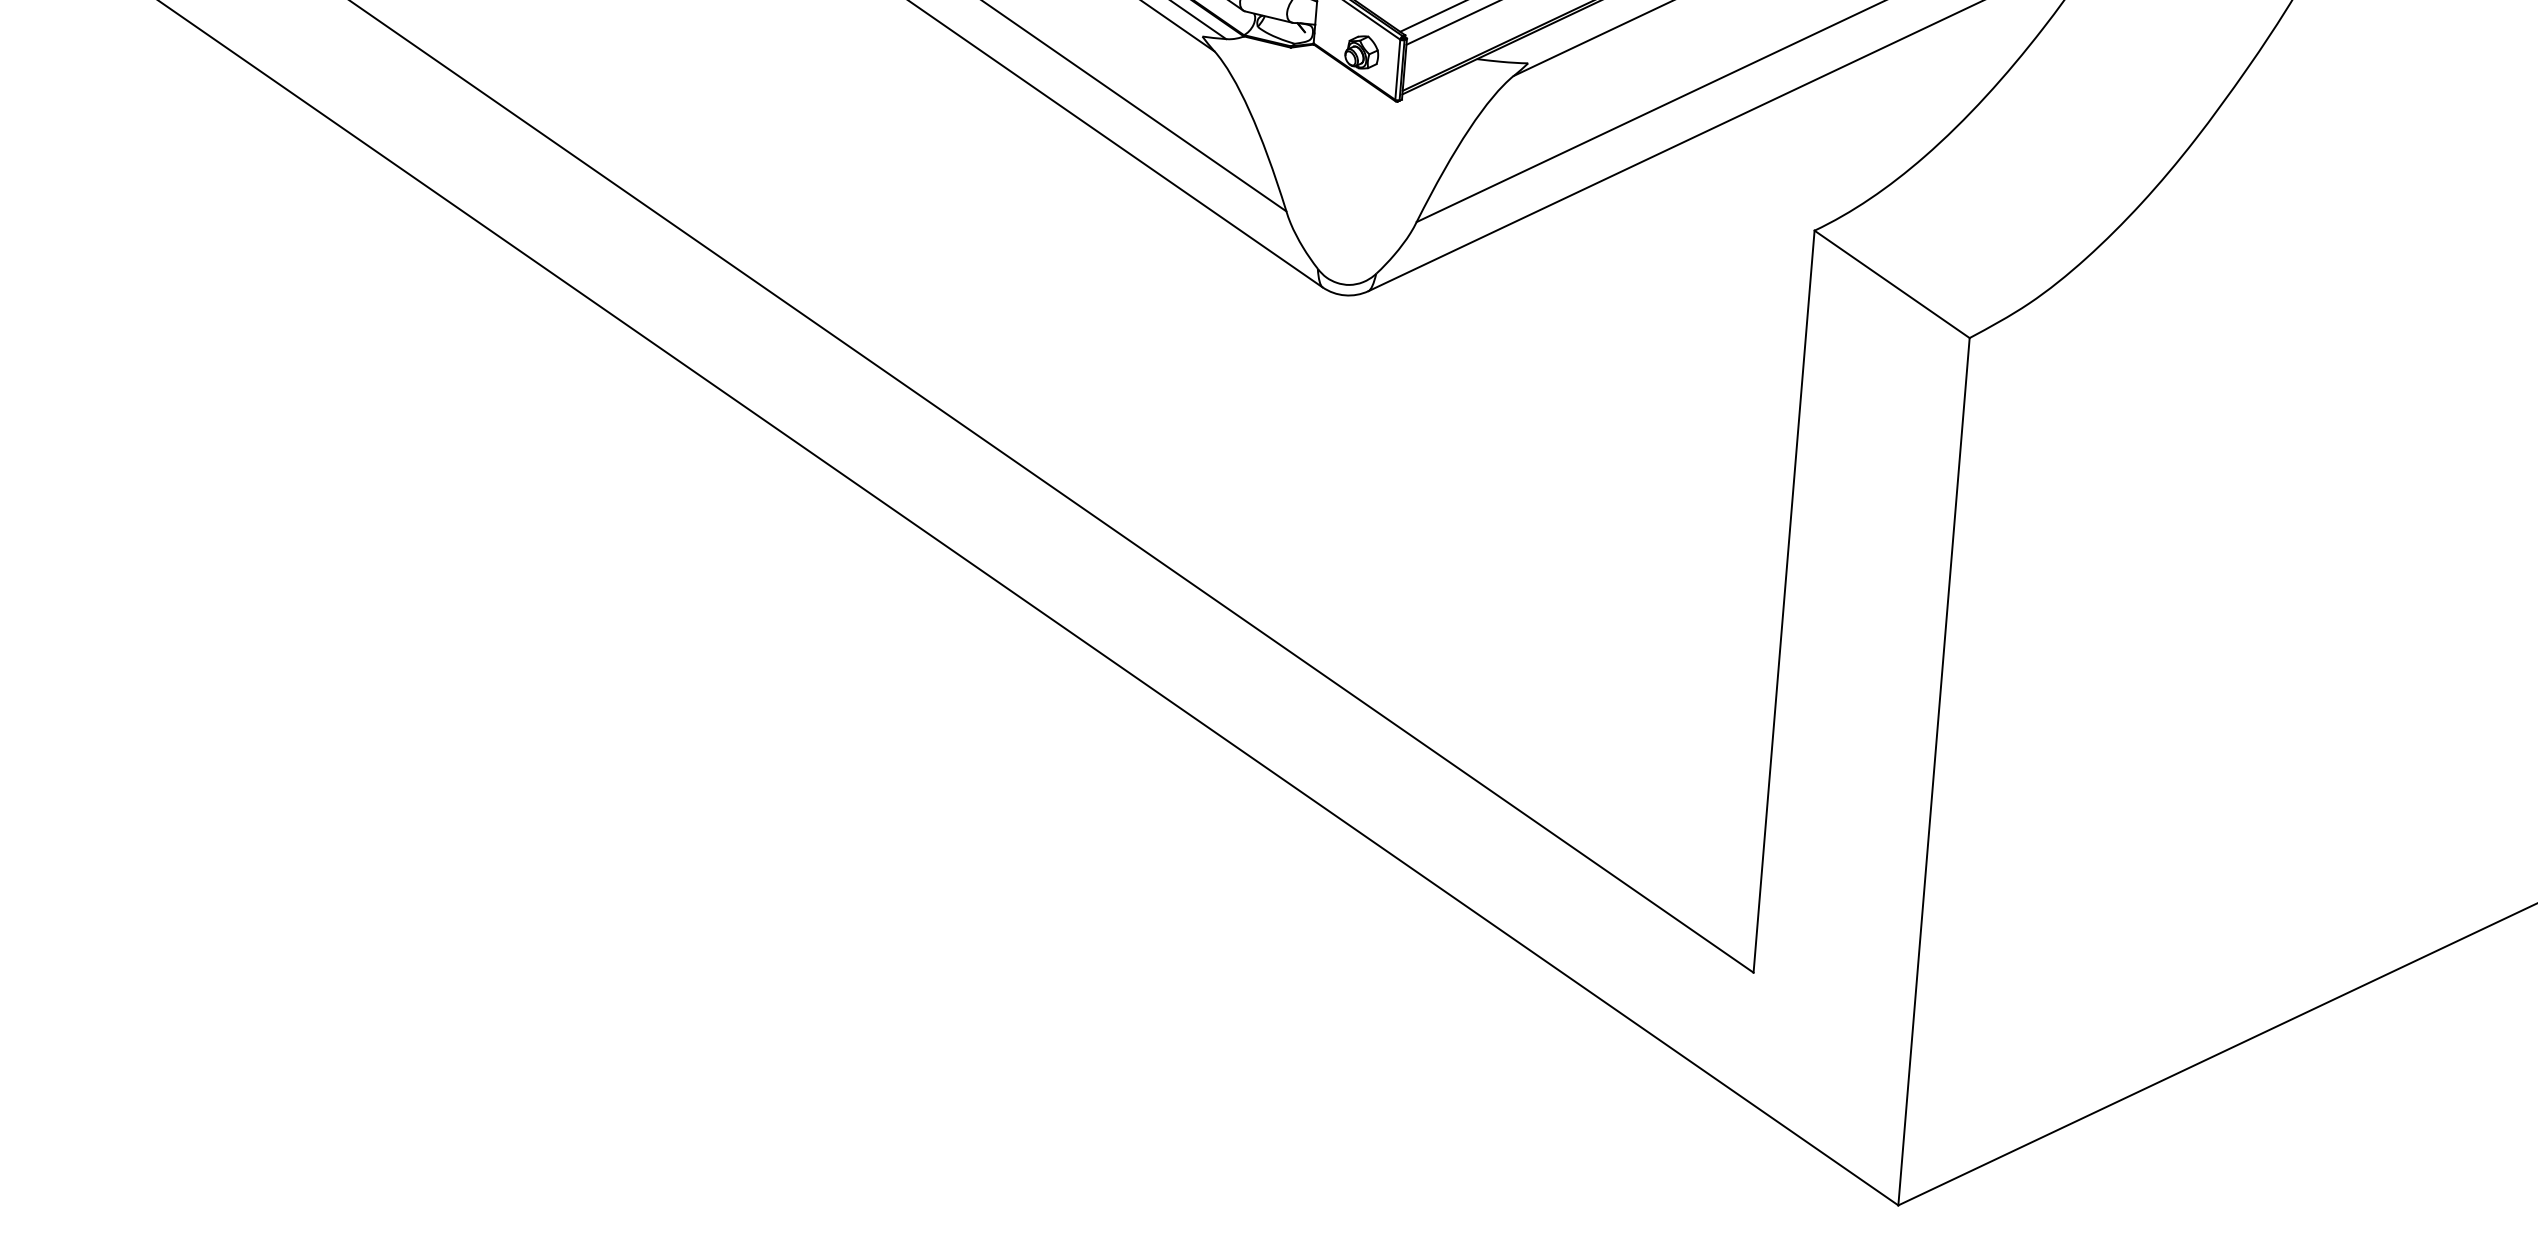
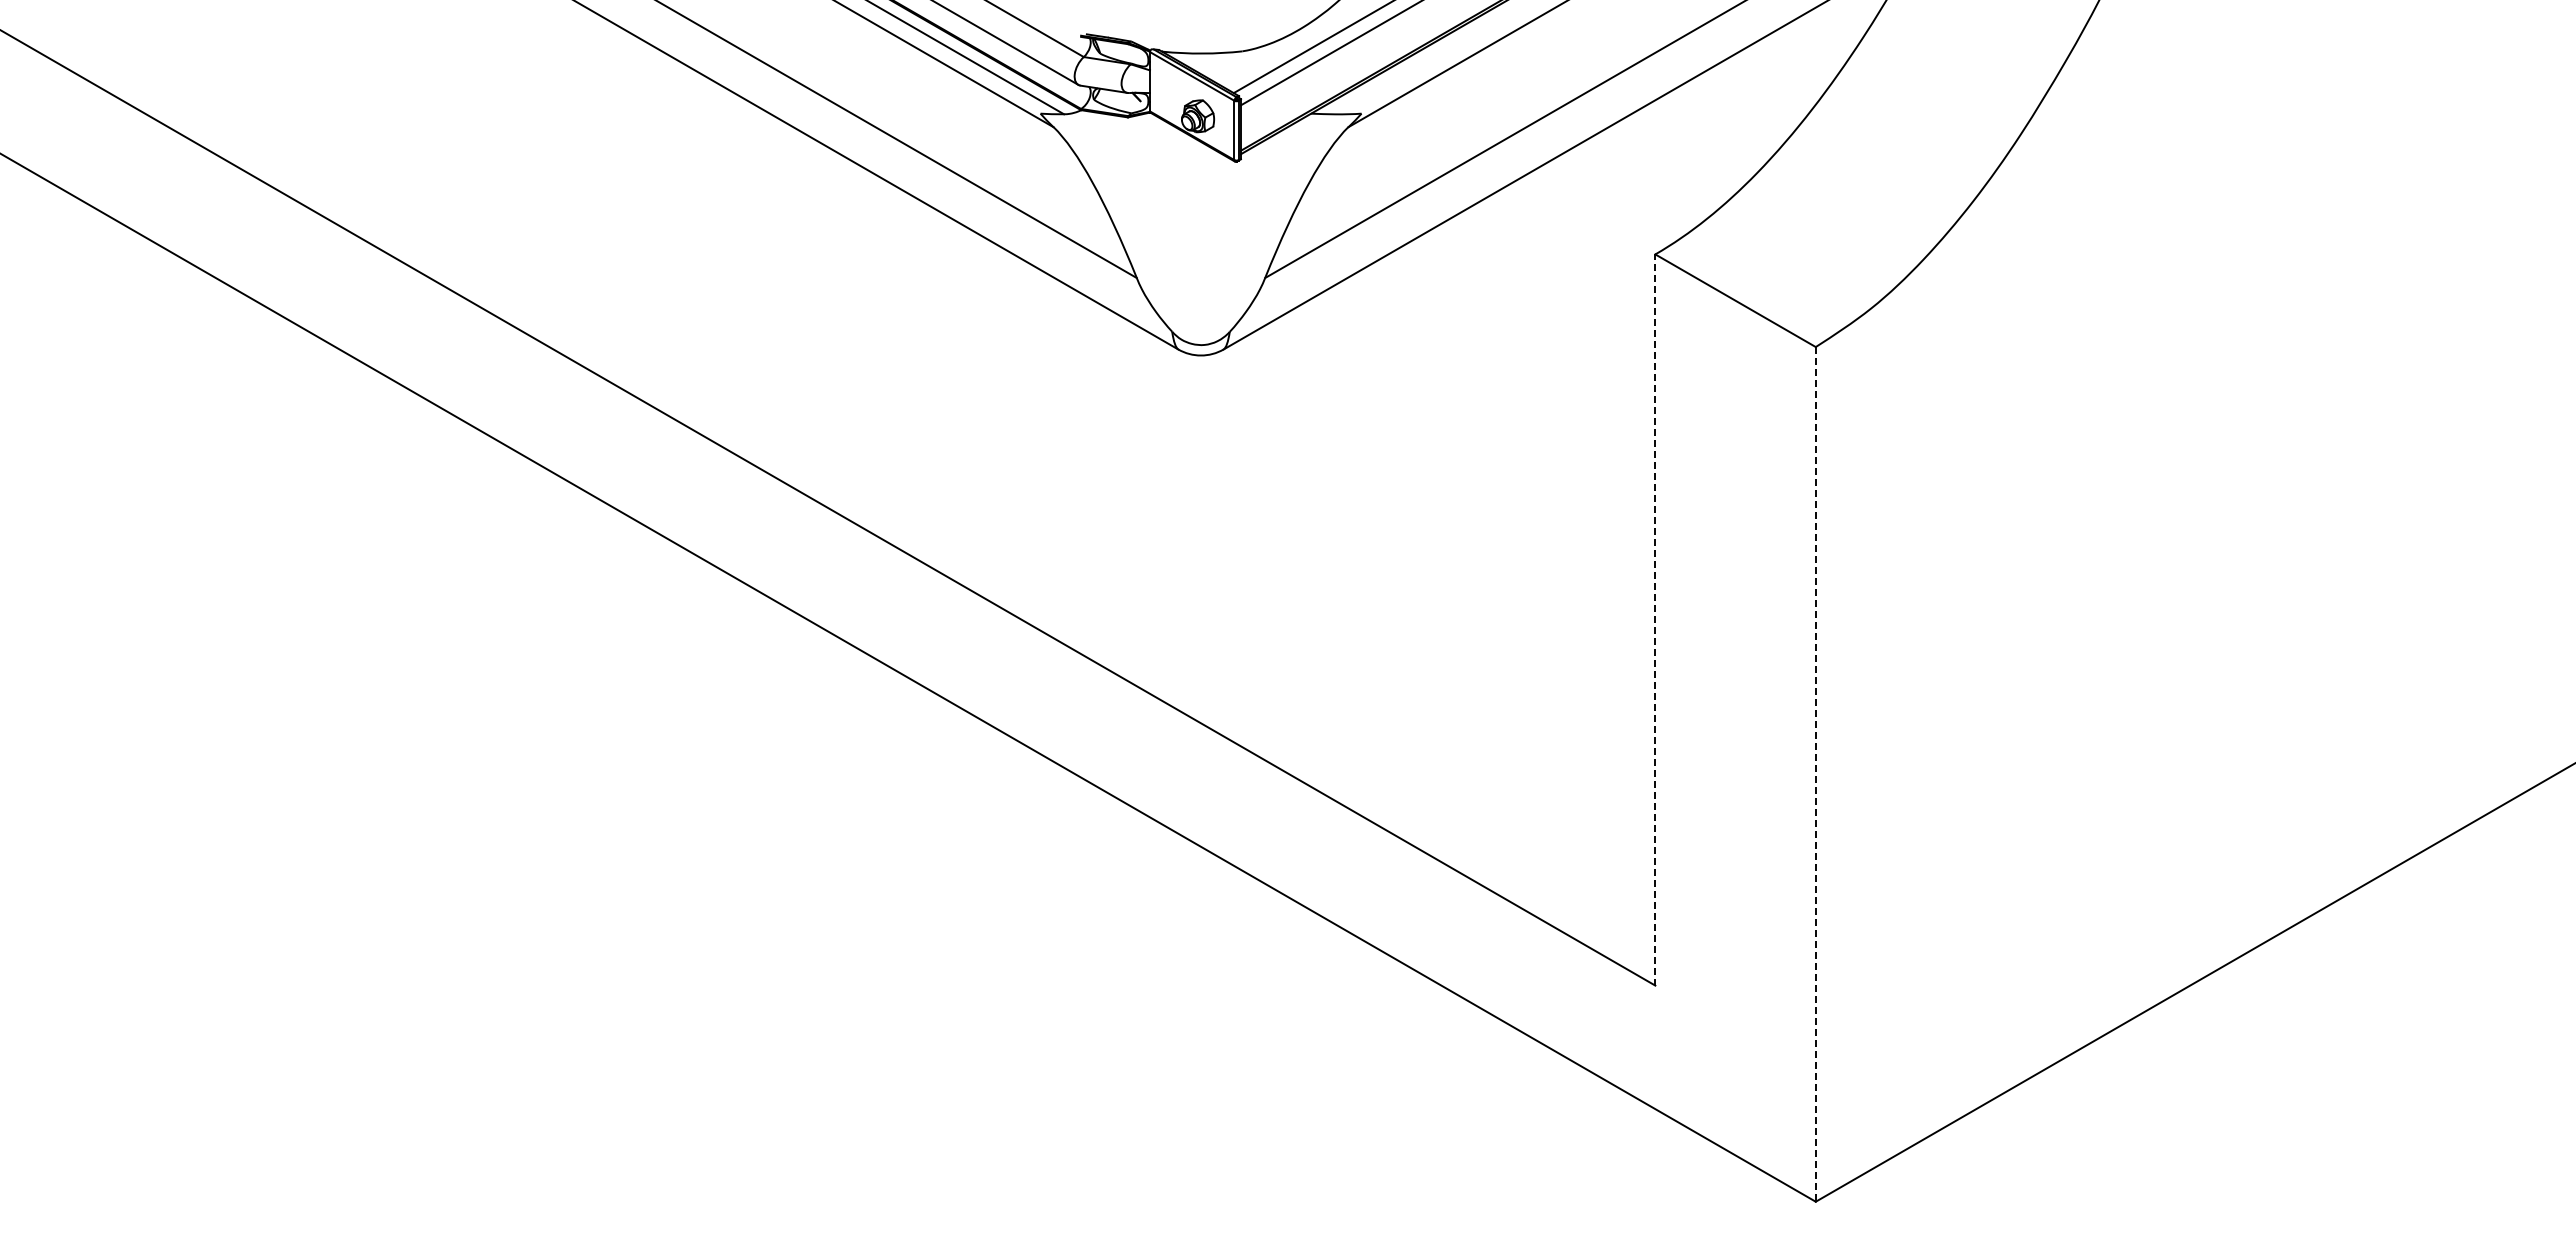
line: (1784, 602) -> (1655, 620), solid -> dashed
line: (1933, 771) -> (1815, 774), solid -> dashed

